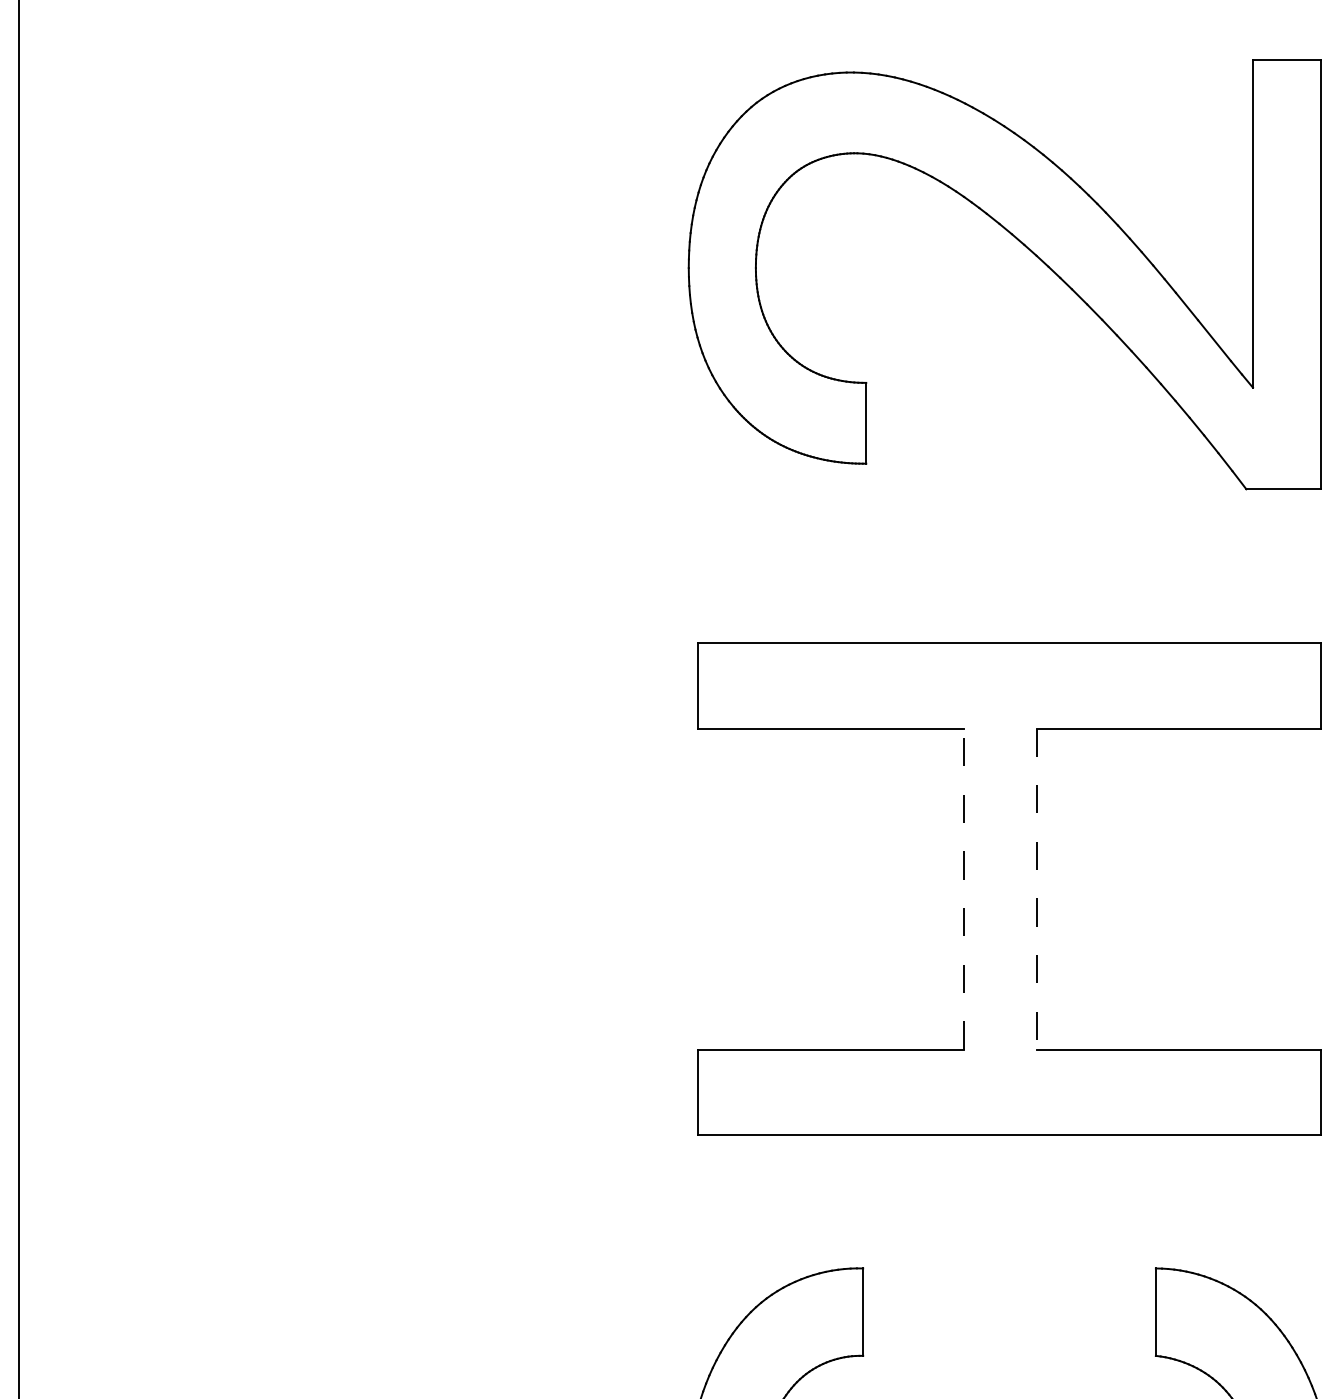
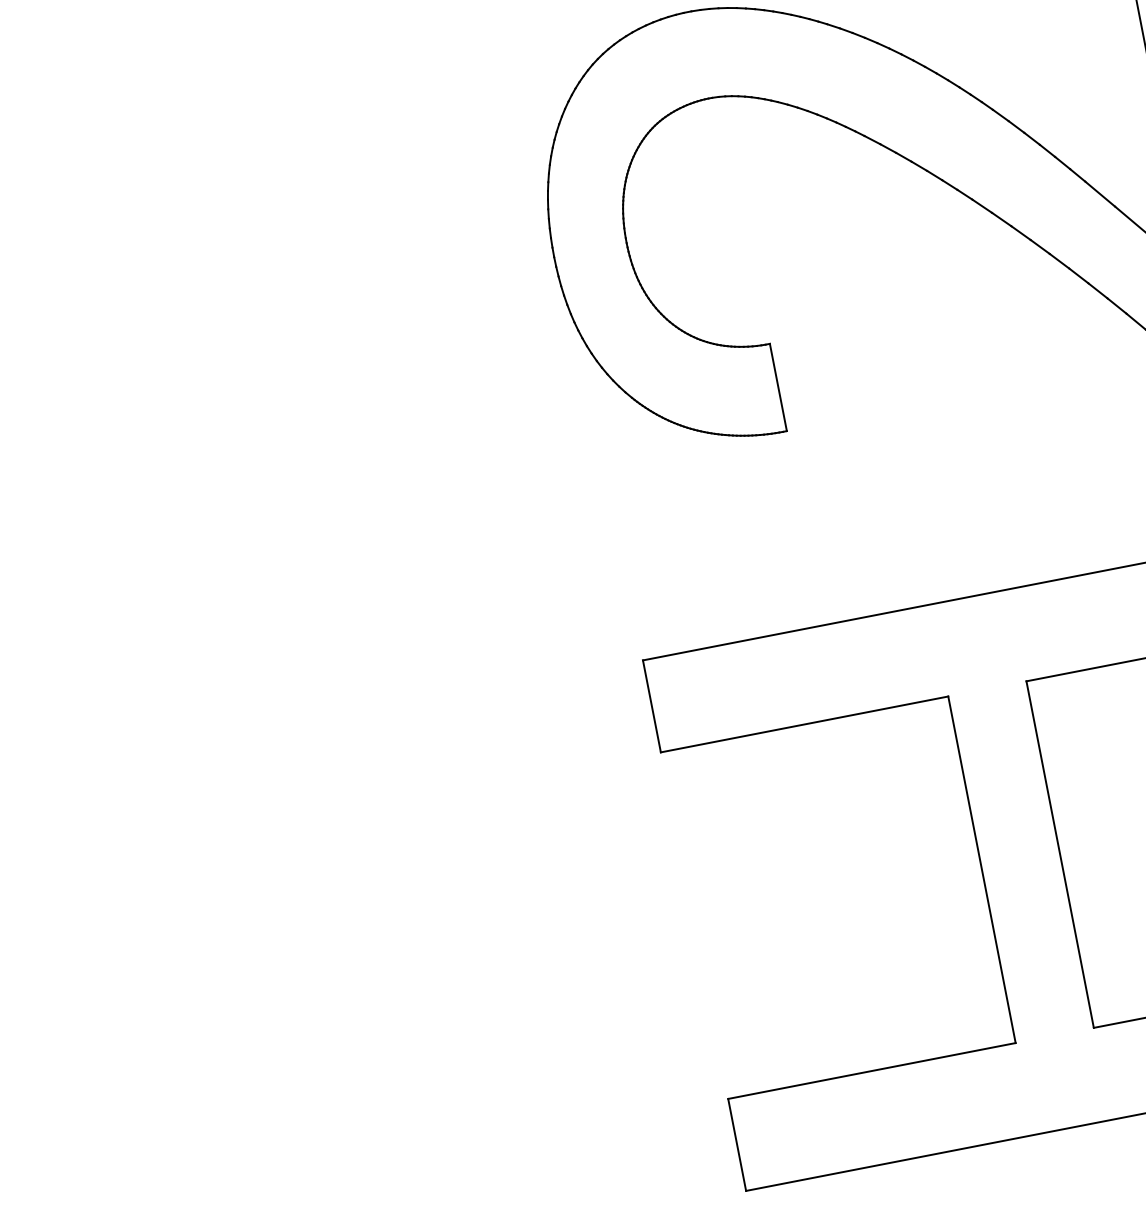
line: (964, 888) -> (982, 869), dashed -> solid
line: (1036, 889) -> (1060, 855), dashed -> solid

